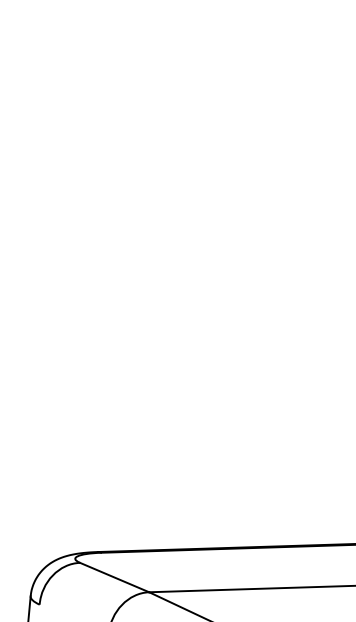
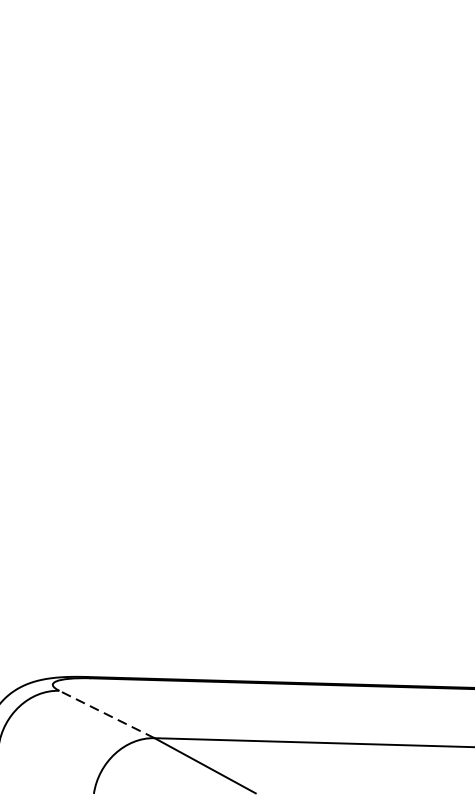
line: (114, 577) -> (106, 714), solid -> dashed

